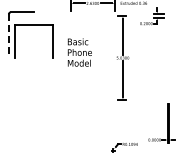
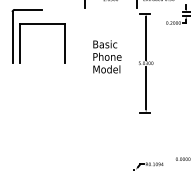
line: (8, 36) -> (12, 38), dashed -> solid
text: (79, 52) -> (106, 56), moved

